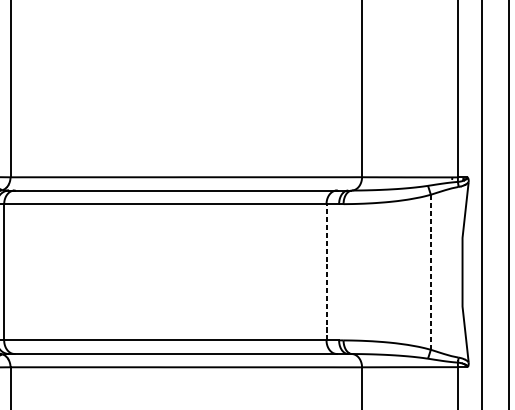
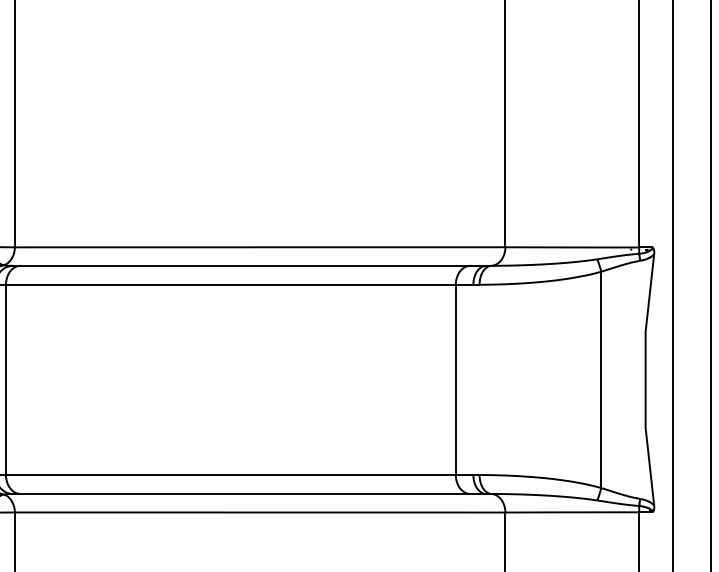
line: (326, 272) -> (455, 379), dashed -> solid
line: (430, 272) -> (601, 379), dashed -> solid

